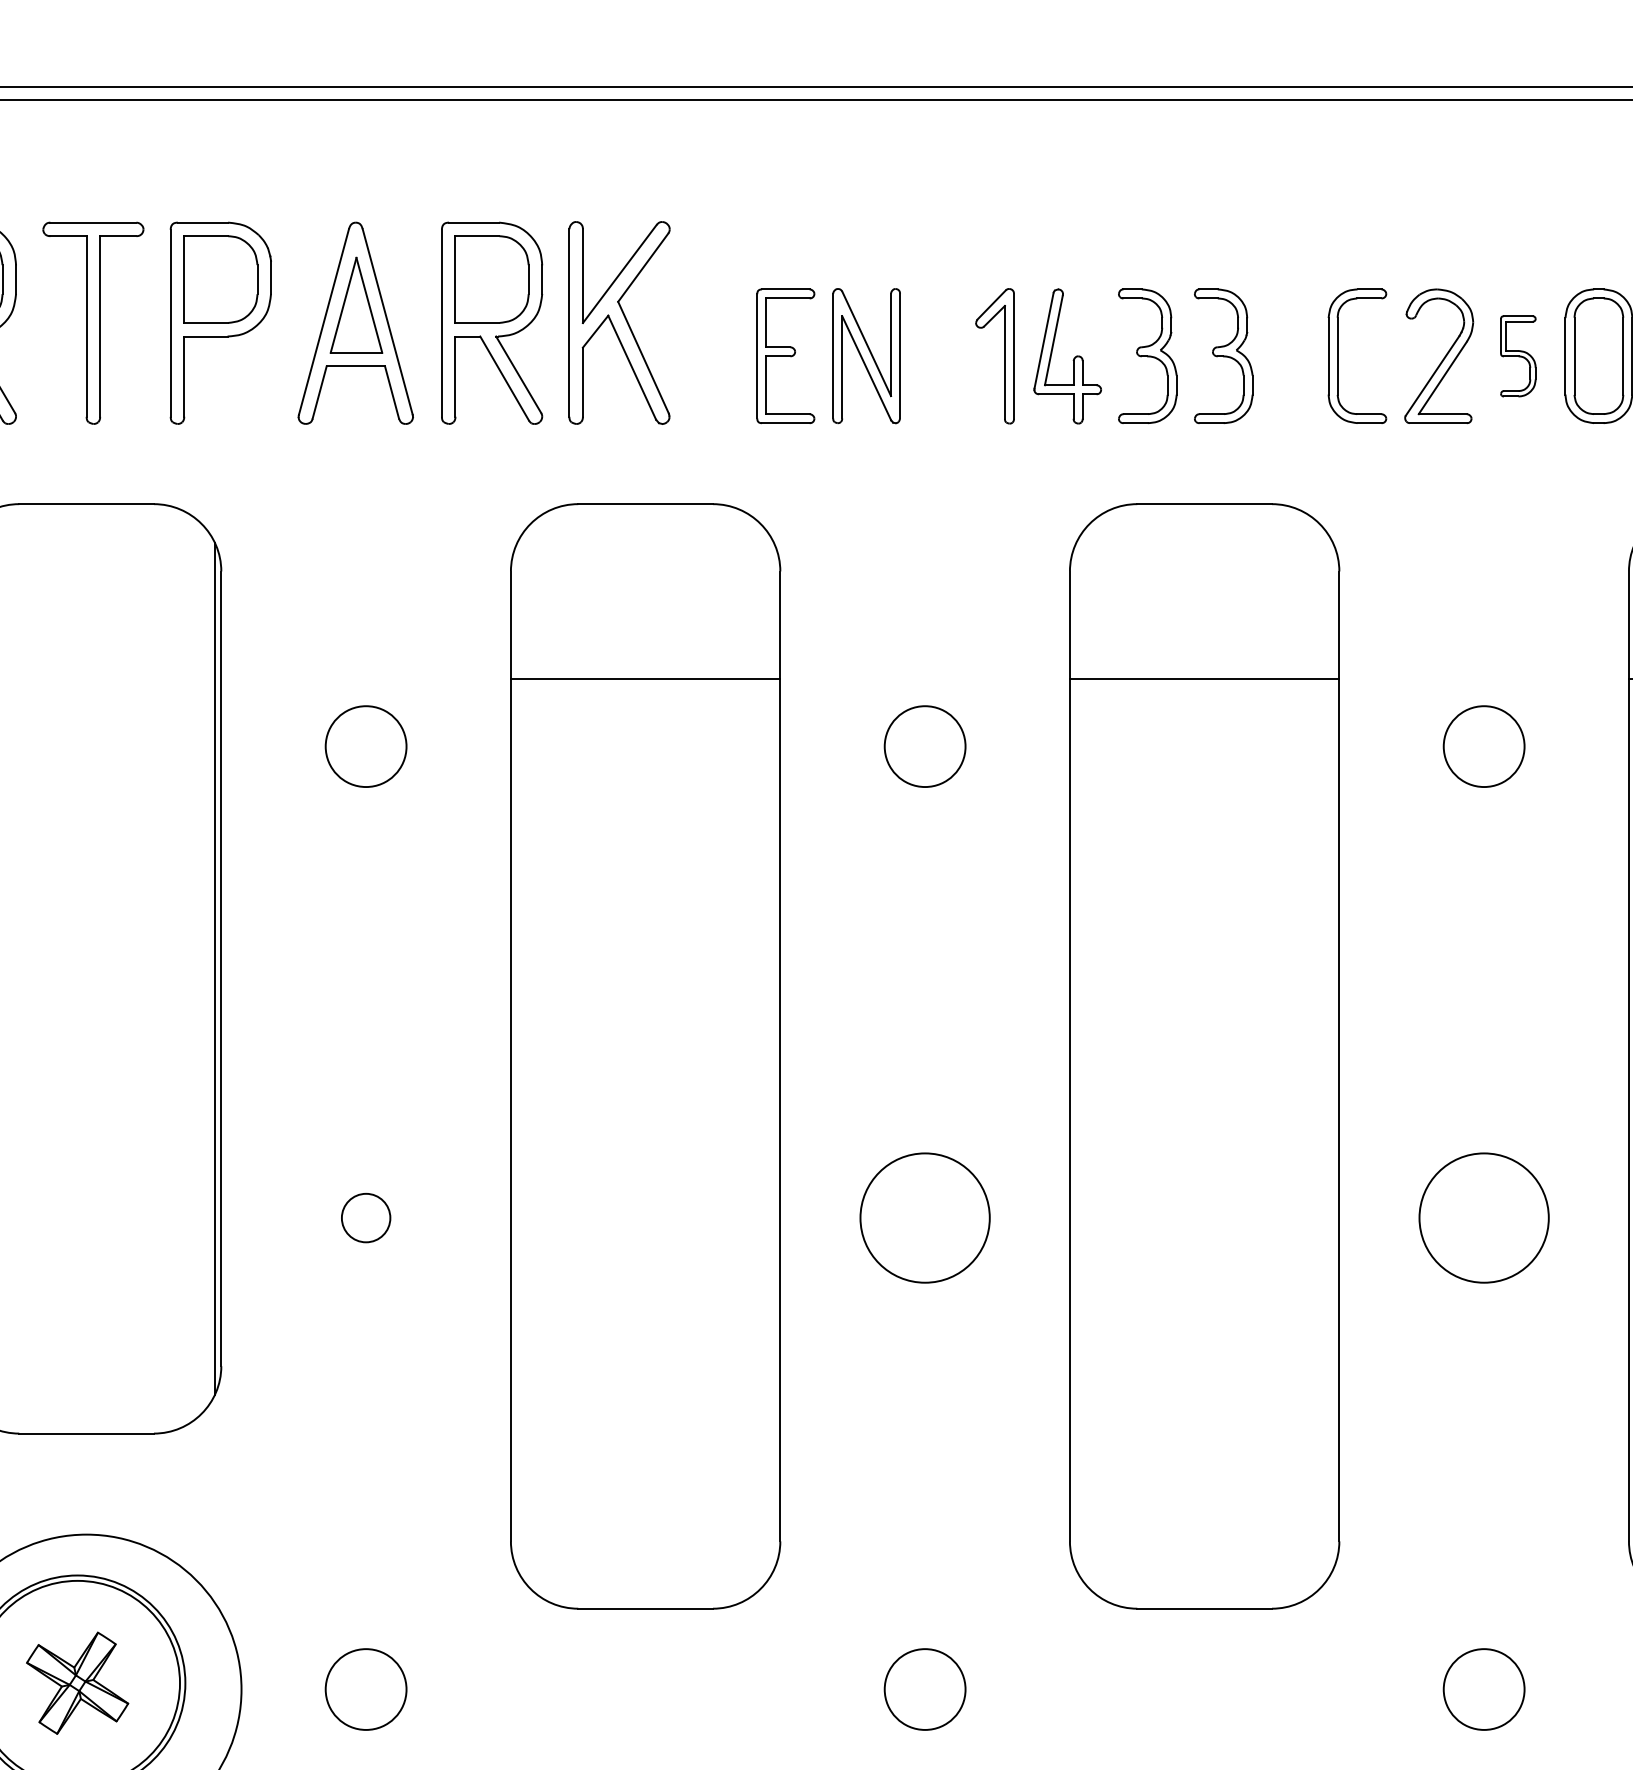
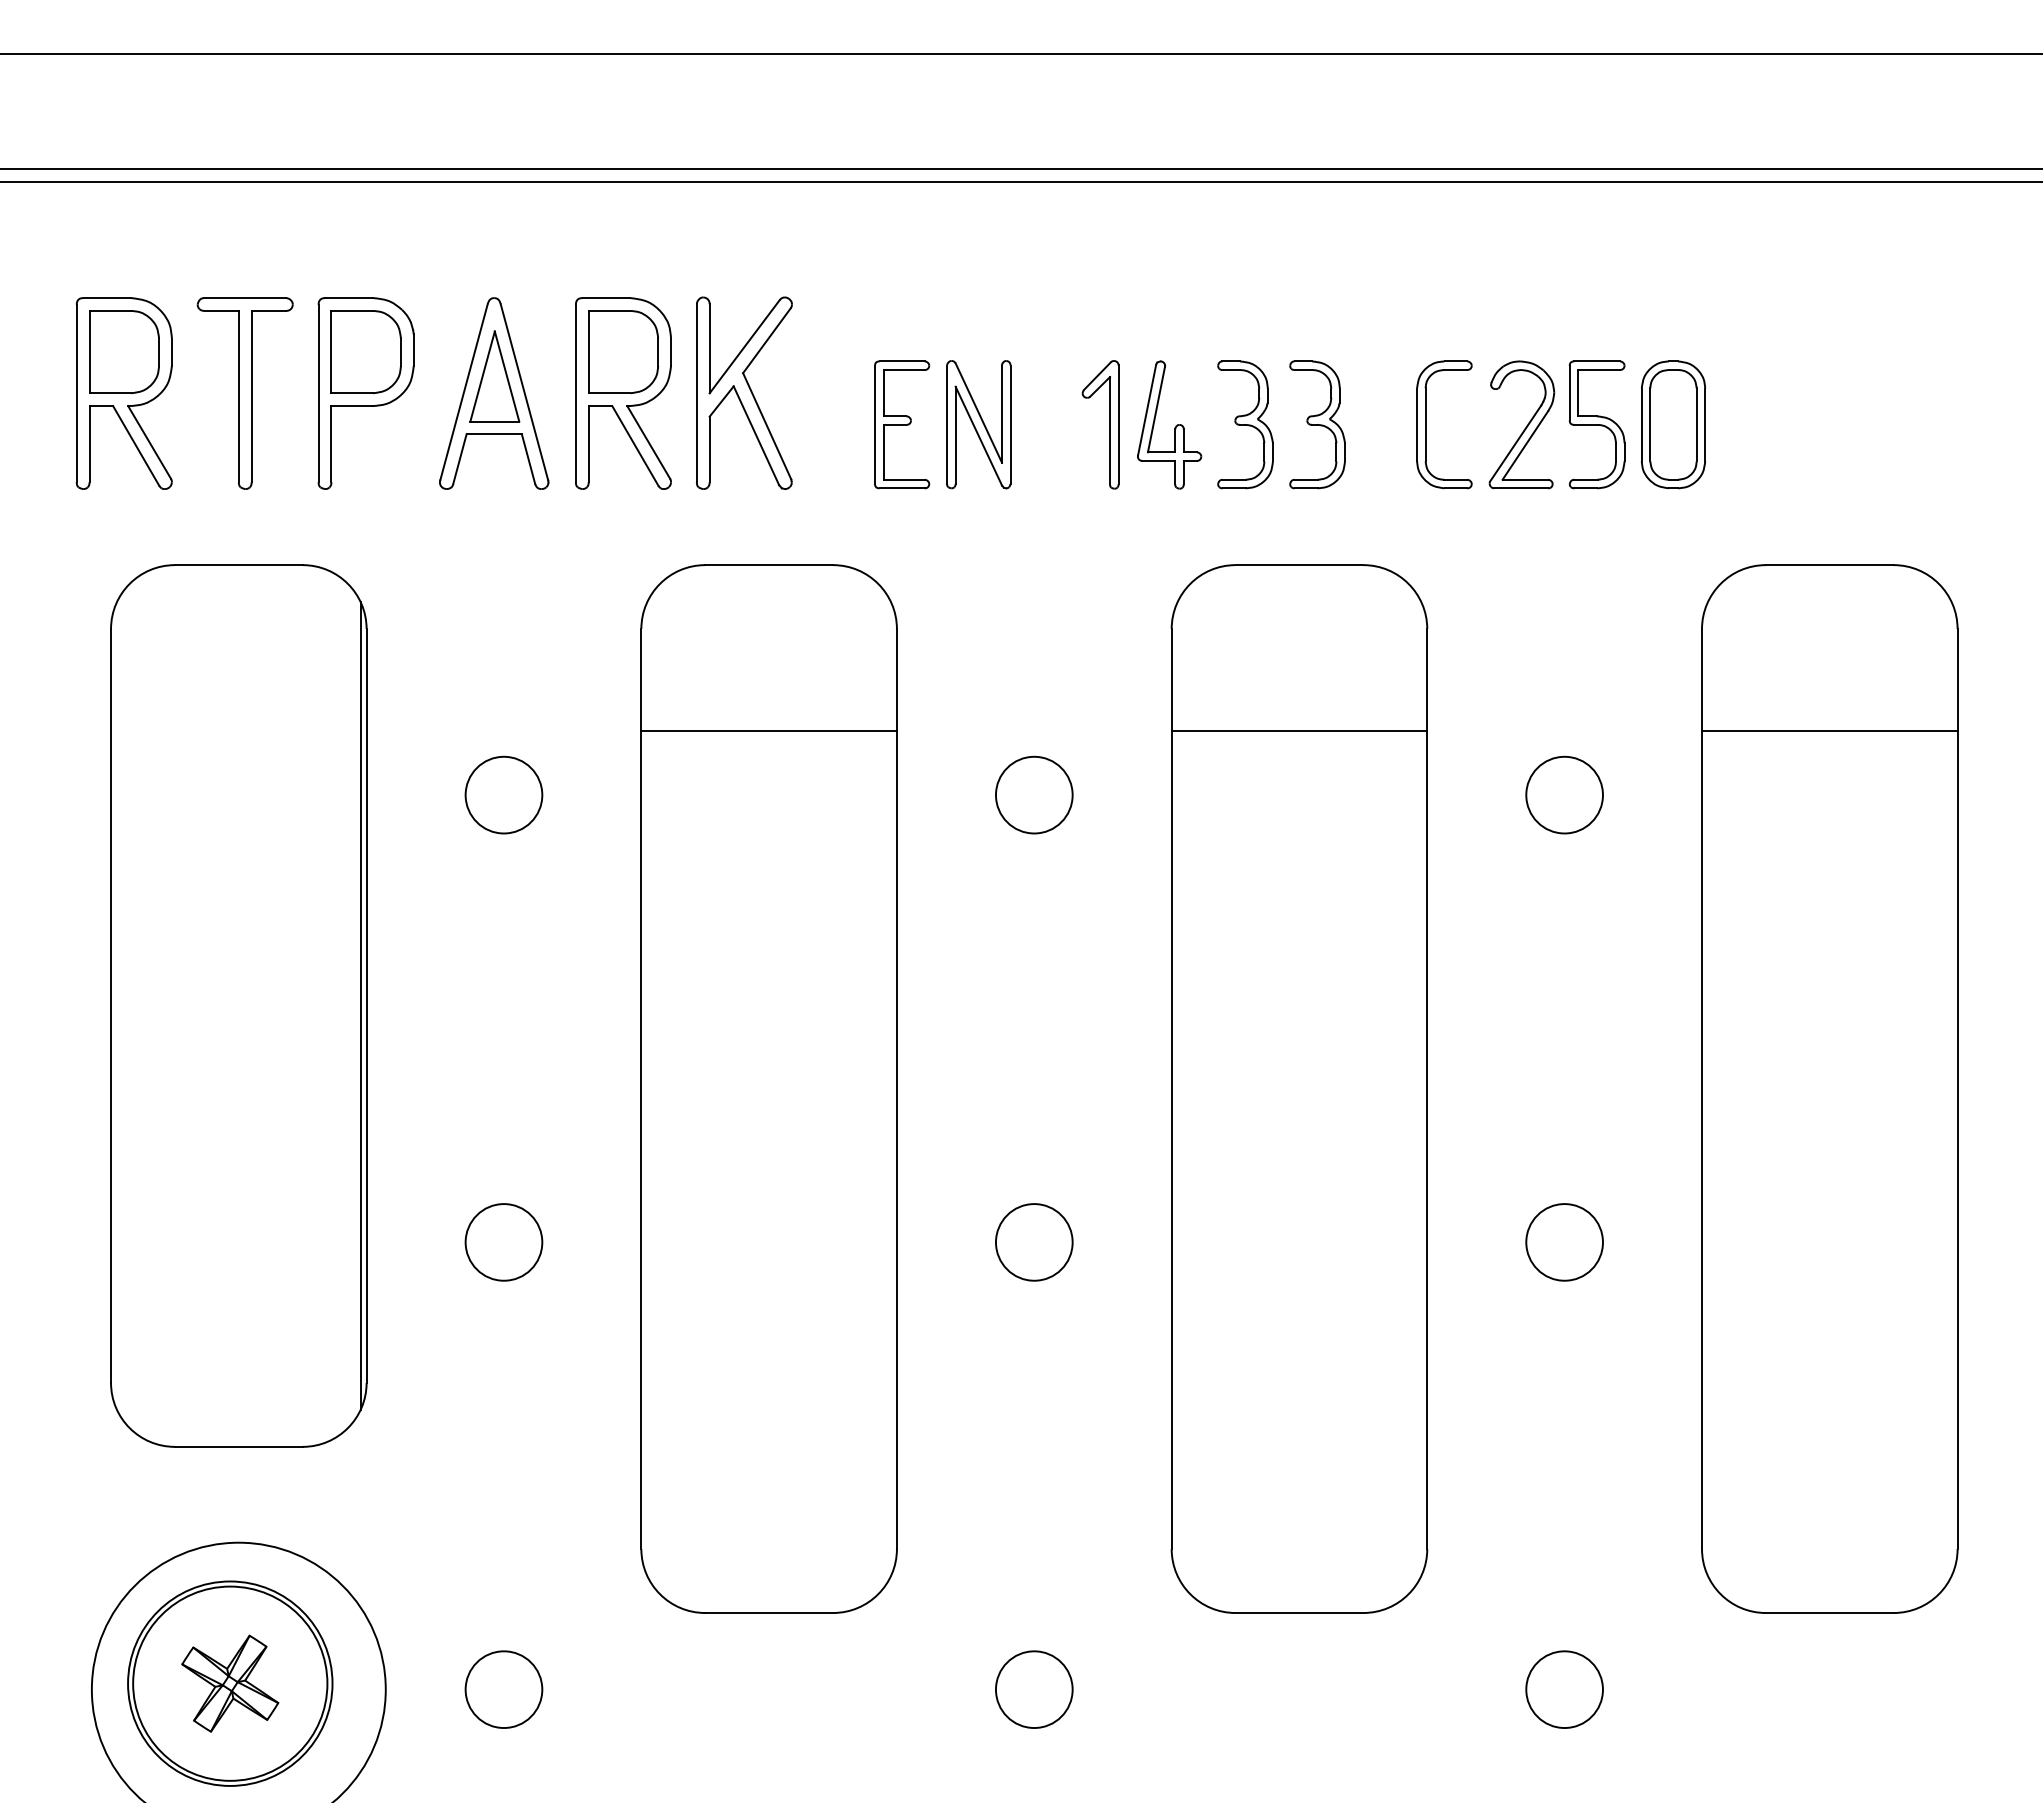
part: (1517, 355) -> (1596, 424), size x1.67
circle: (365, 1218) -> (503, 1242), size x1.67
circle: (924, 1218) -> (1033, 1242), size x0.62
circle: (1484, 1218) -> (1564, 1242), size x0.62

